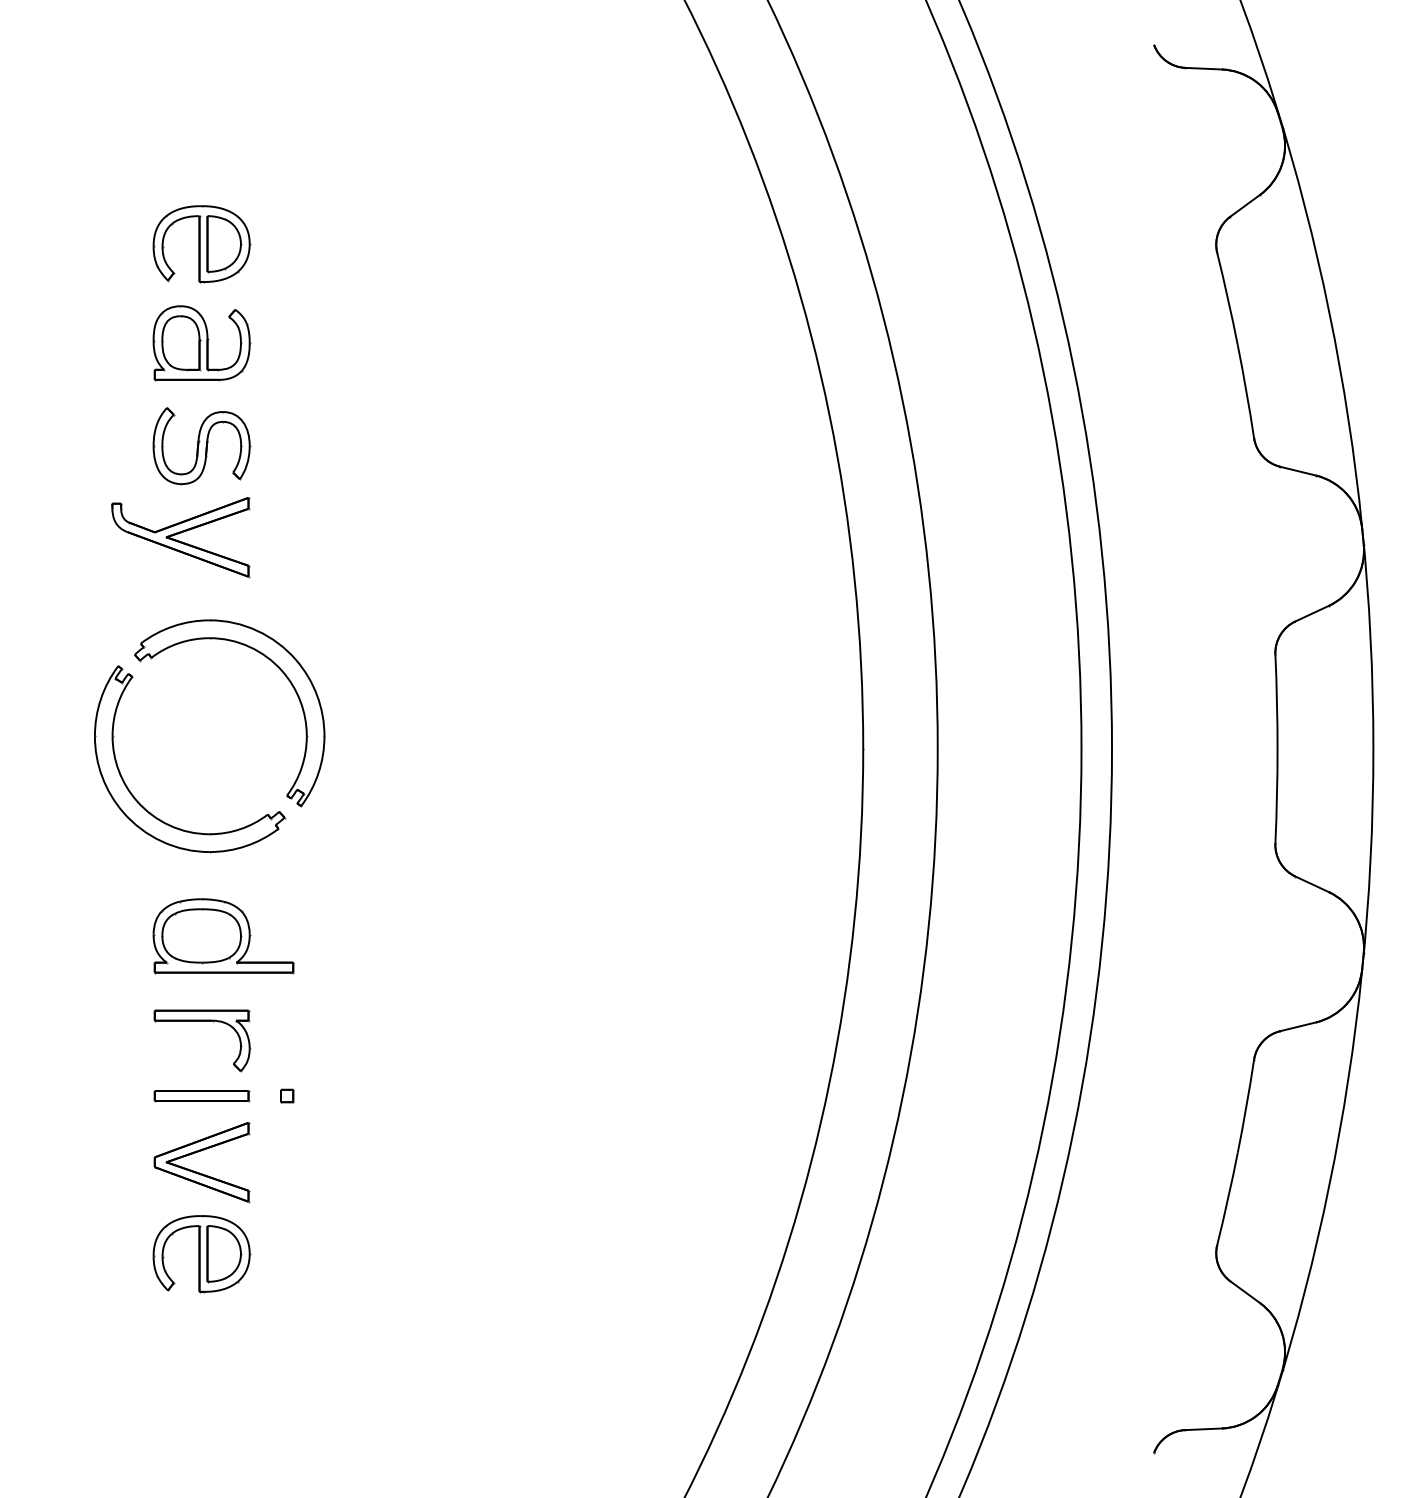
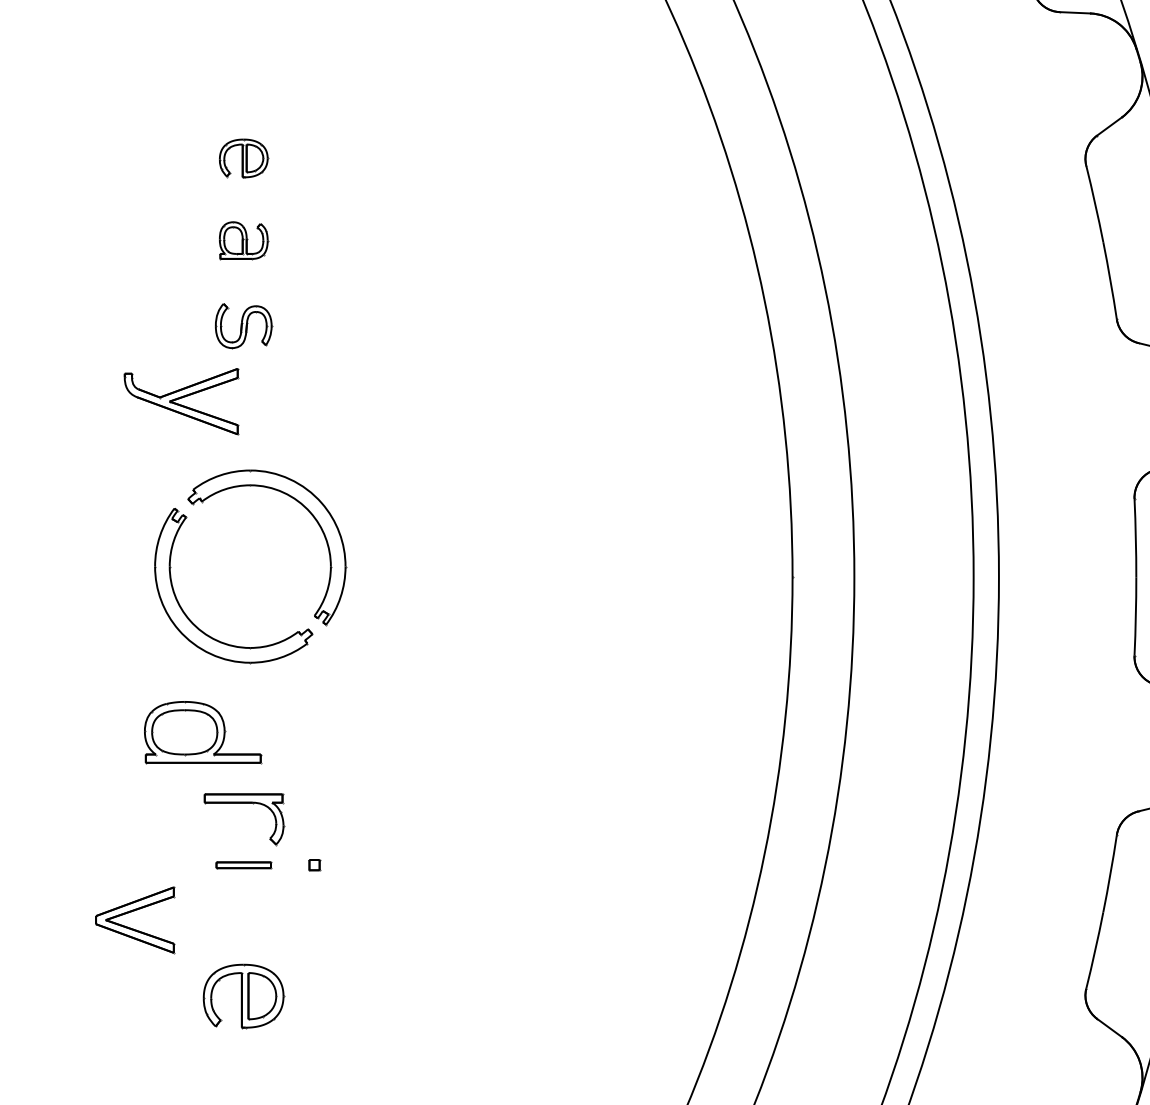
part: (201, 244) -> (243, 158), size x0.6
part: (201, 343) -> (243, 240), size x0.6
part: (201, 446) -> (243, 326), size x0.7
part: (180, 537) -> (181, 401), moved
part: (223, 936) -> (202, 732), moved
part: (201, 1096) -> (243, 865), size x0.7
part: (199, 1172) -> (133, 928), moved

